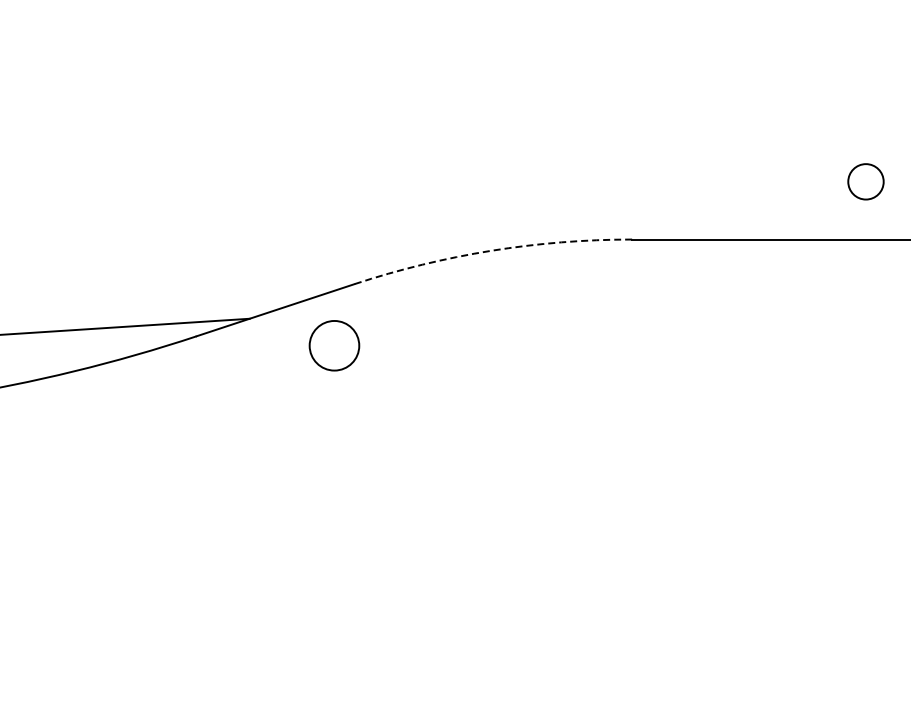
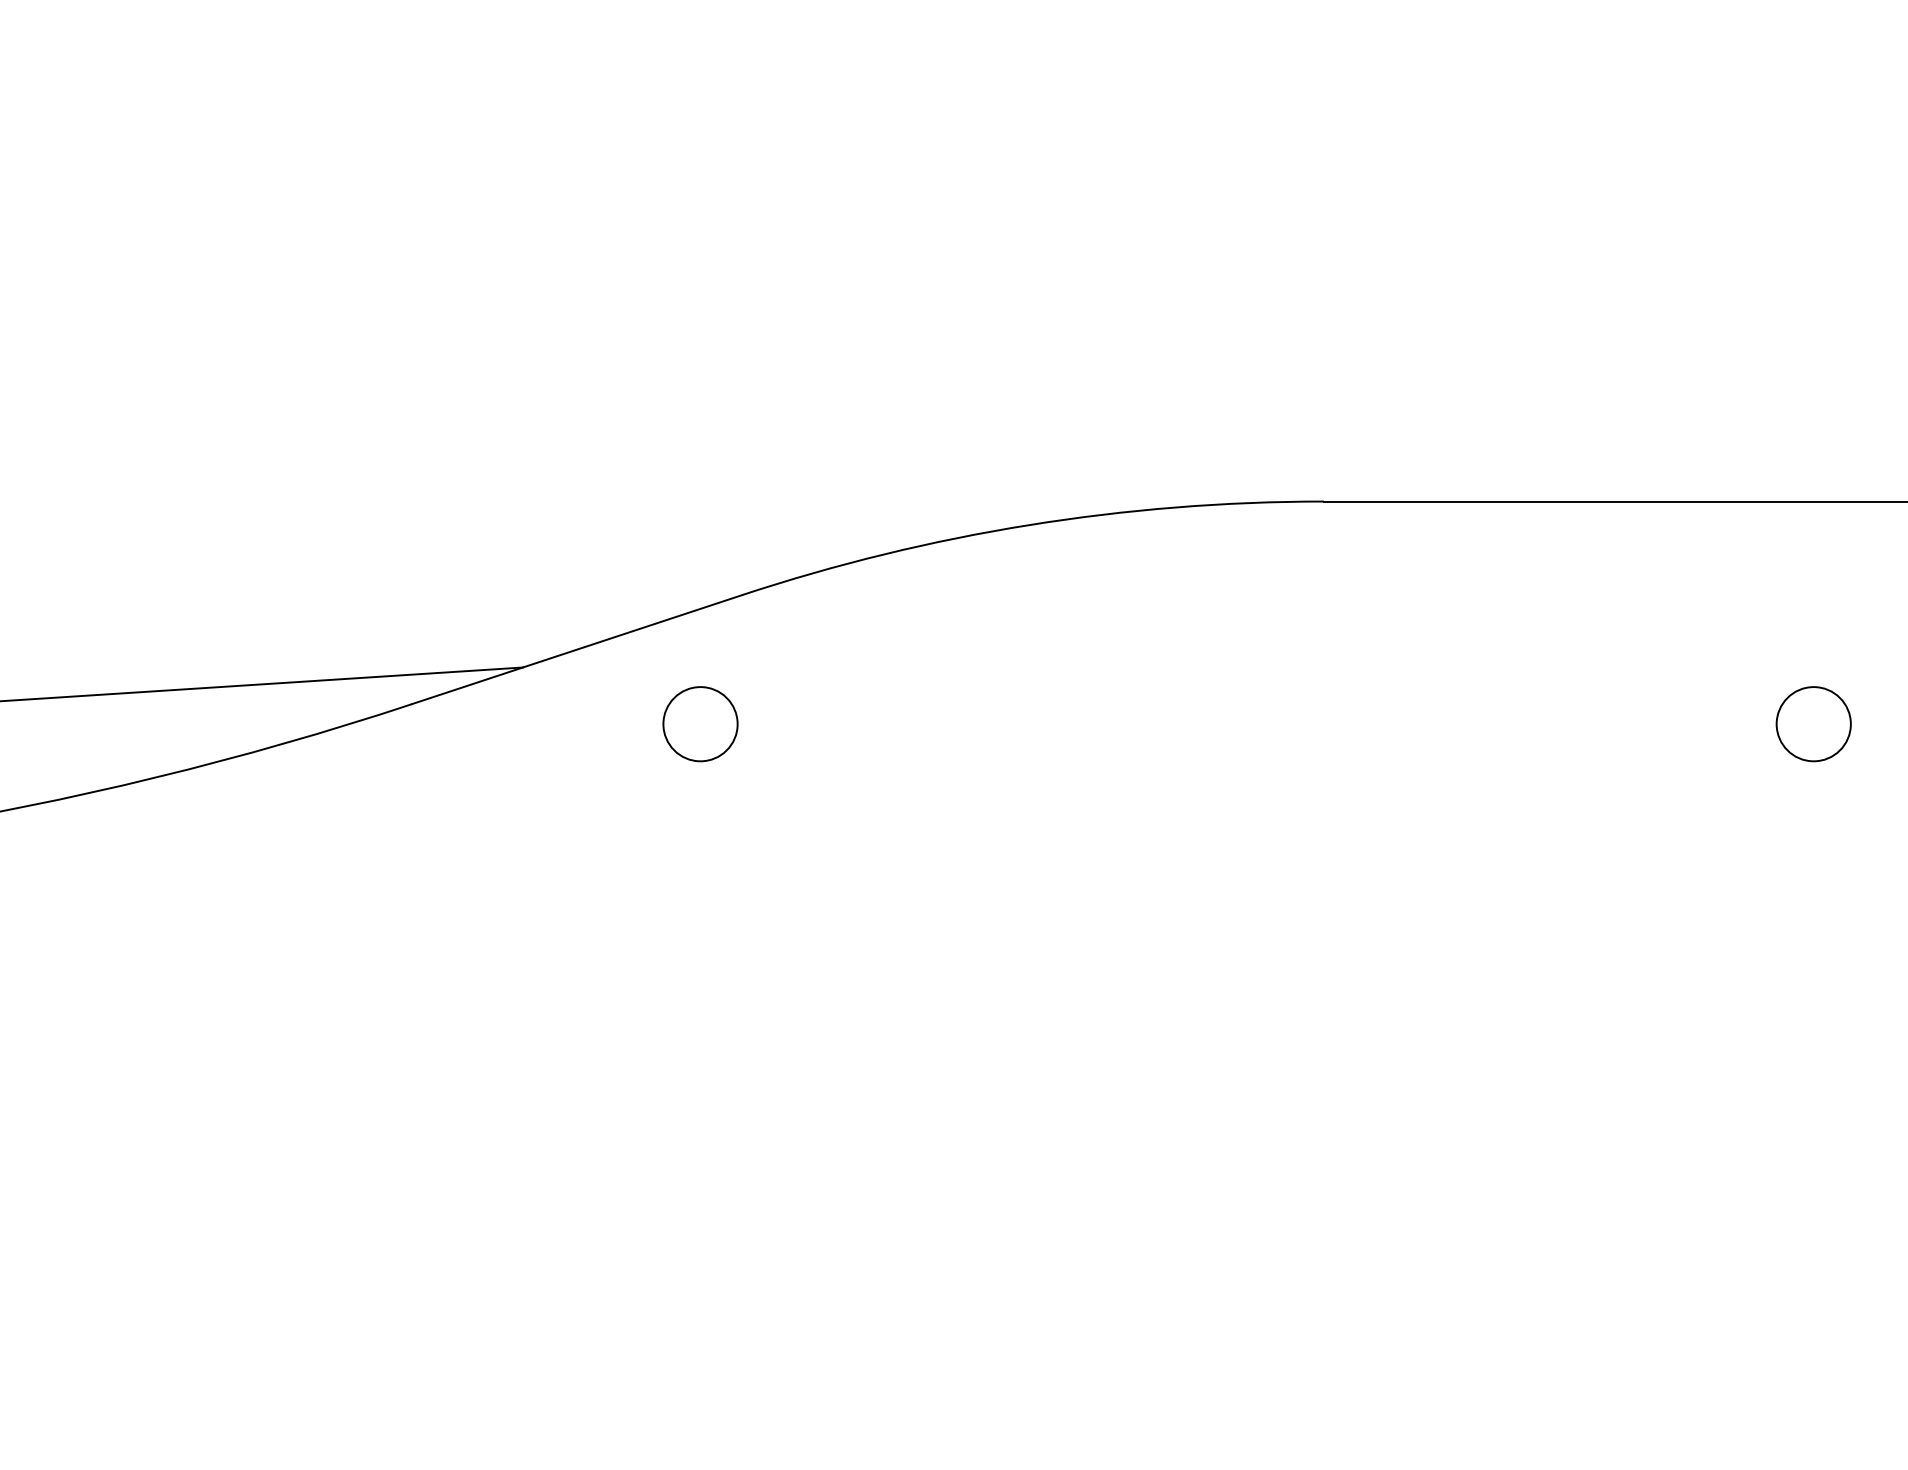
circle: (865, 181) -> (1812, 723), moved
arc: (491, 250) -> (1029, 524), dashed -> solid
circle: (334, 345) -> (700, 723), size x0.71

